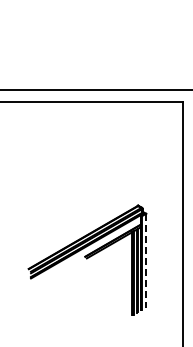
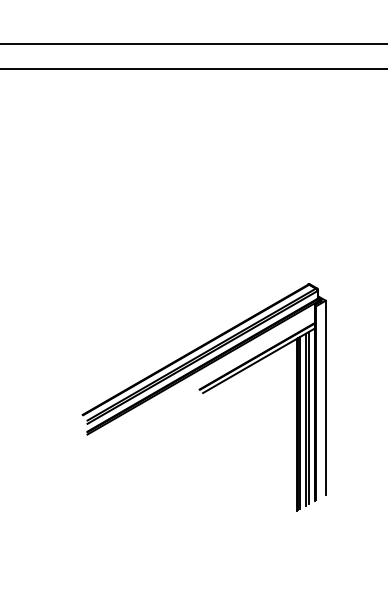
line: (146, 260) -> (326, 397), dashed -> solid

